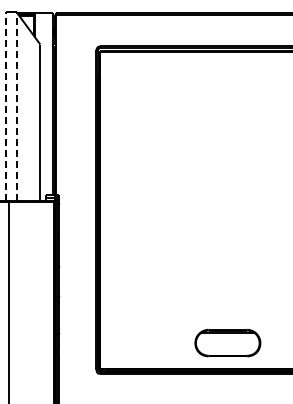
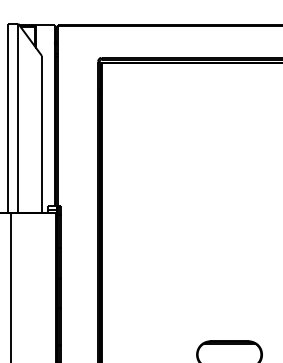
line: (5, 106) -> (7, 117), dashed -> solid
line: (16, 106) -> (18, 117), dashed -> solid

